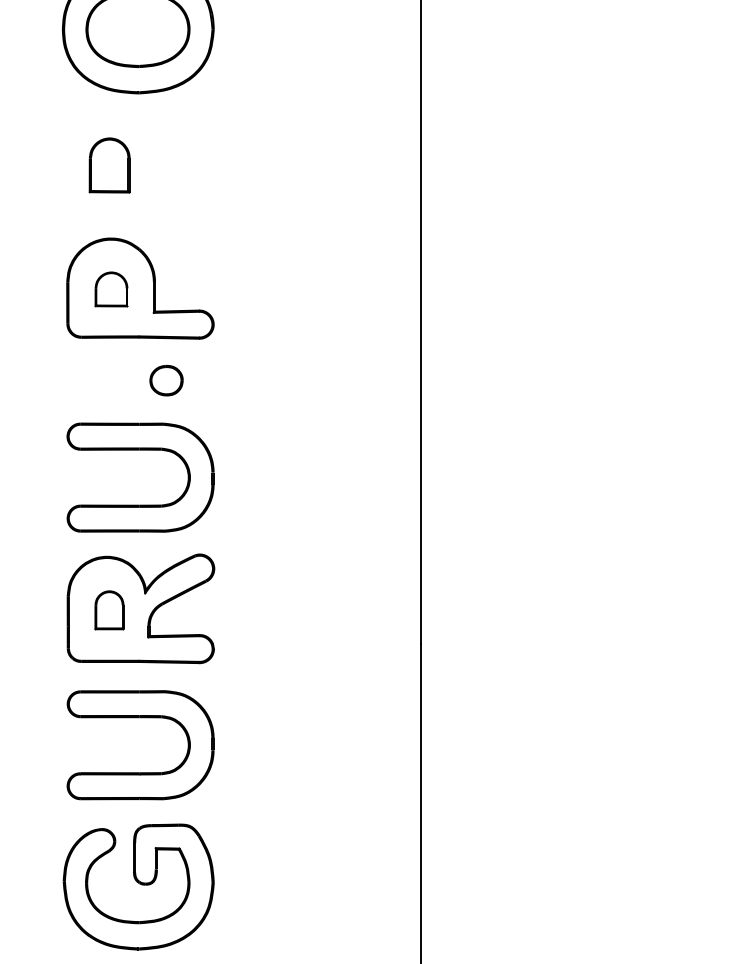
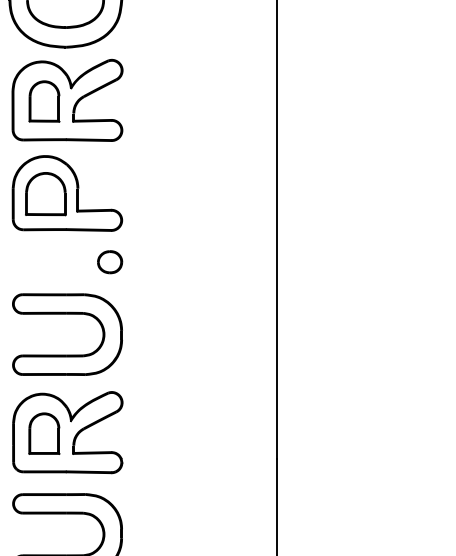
part: (140, 163) -> (67, 100), added
part: (111, 289) -> (45, 194), size x1.67
part: (166, 380) -> (110, 262), moved
part: (109, 610) -> (44, 433), size x1.43

